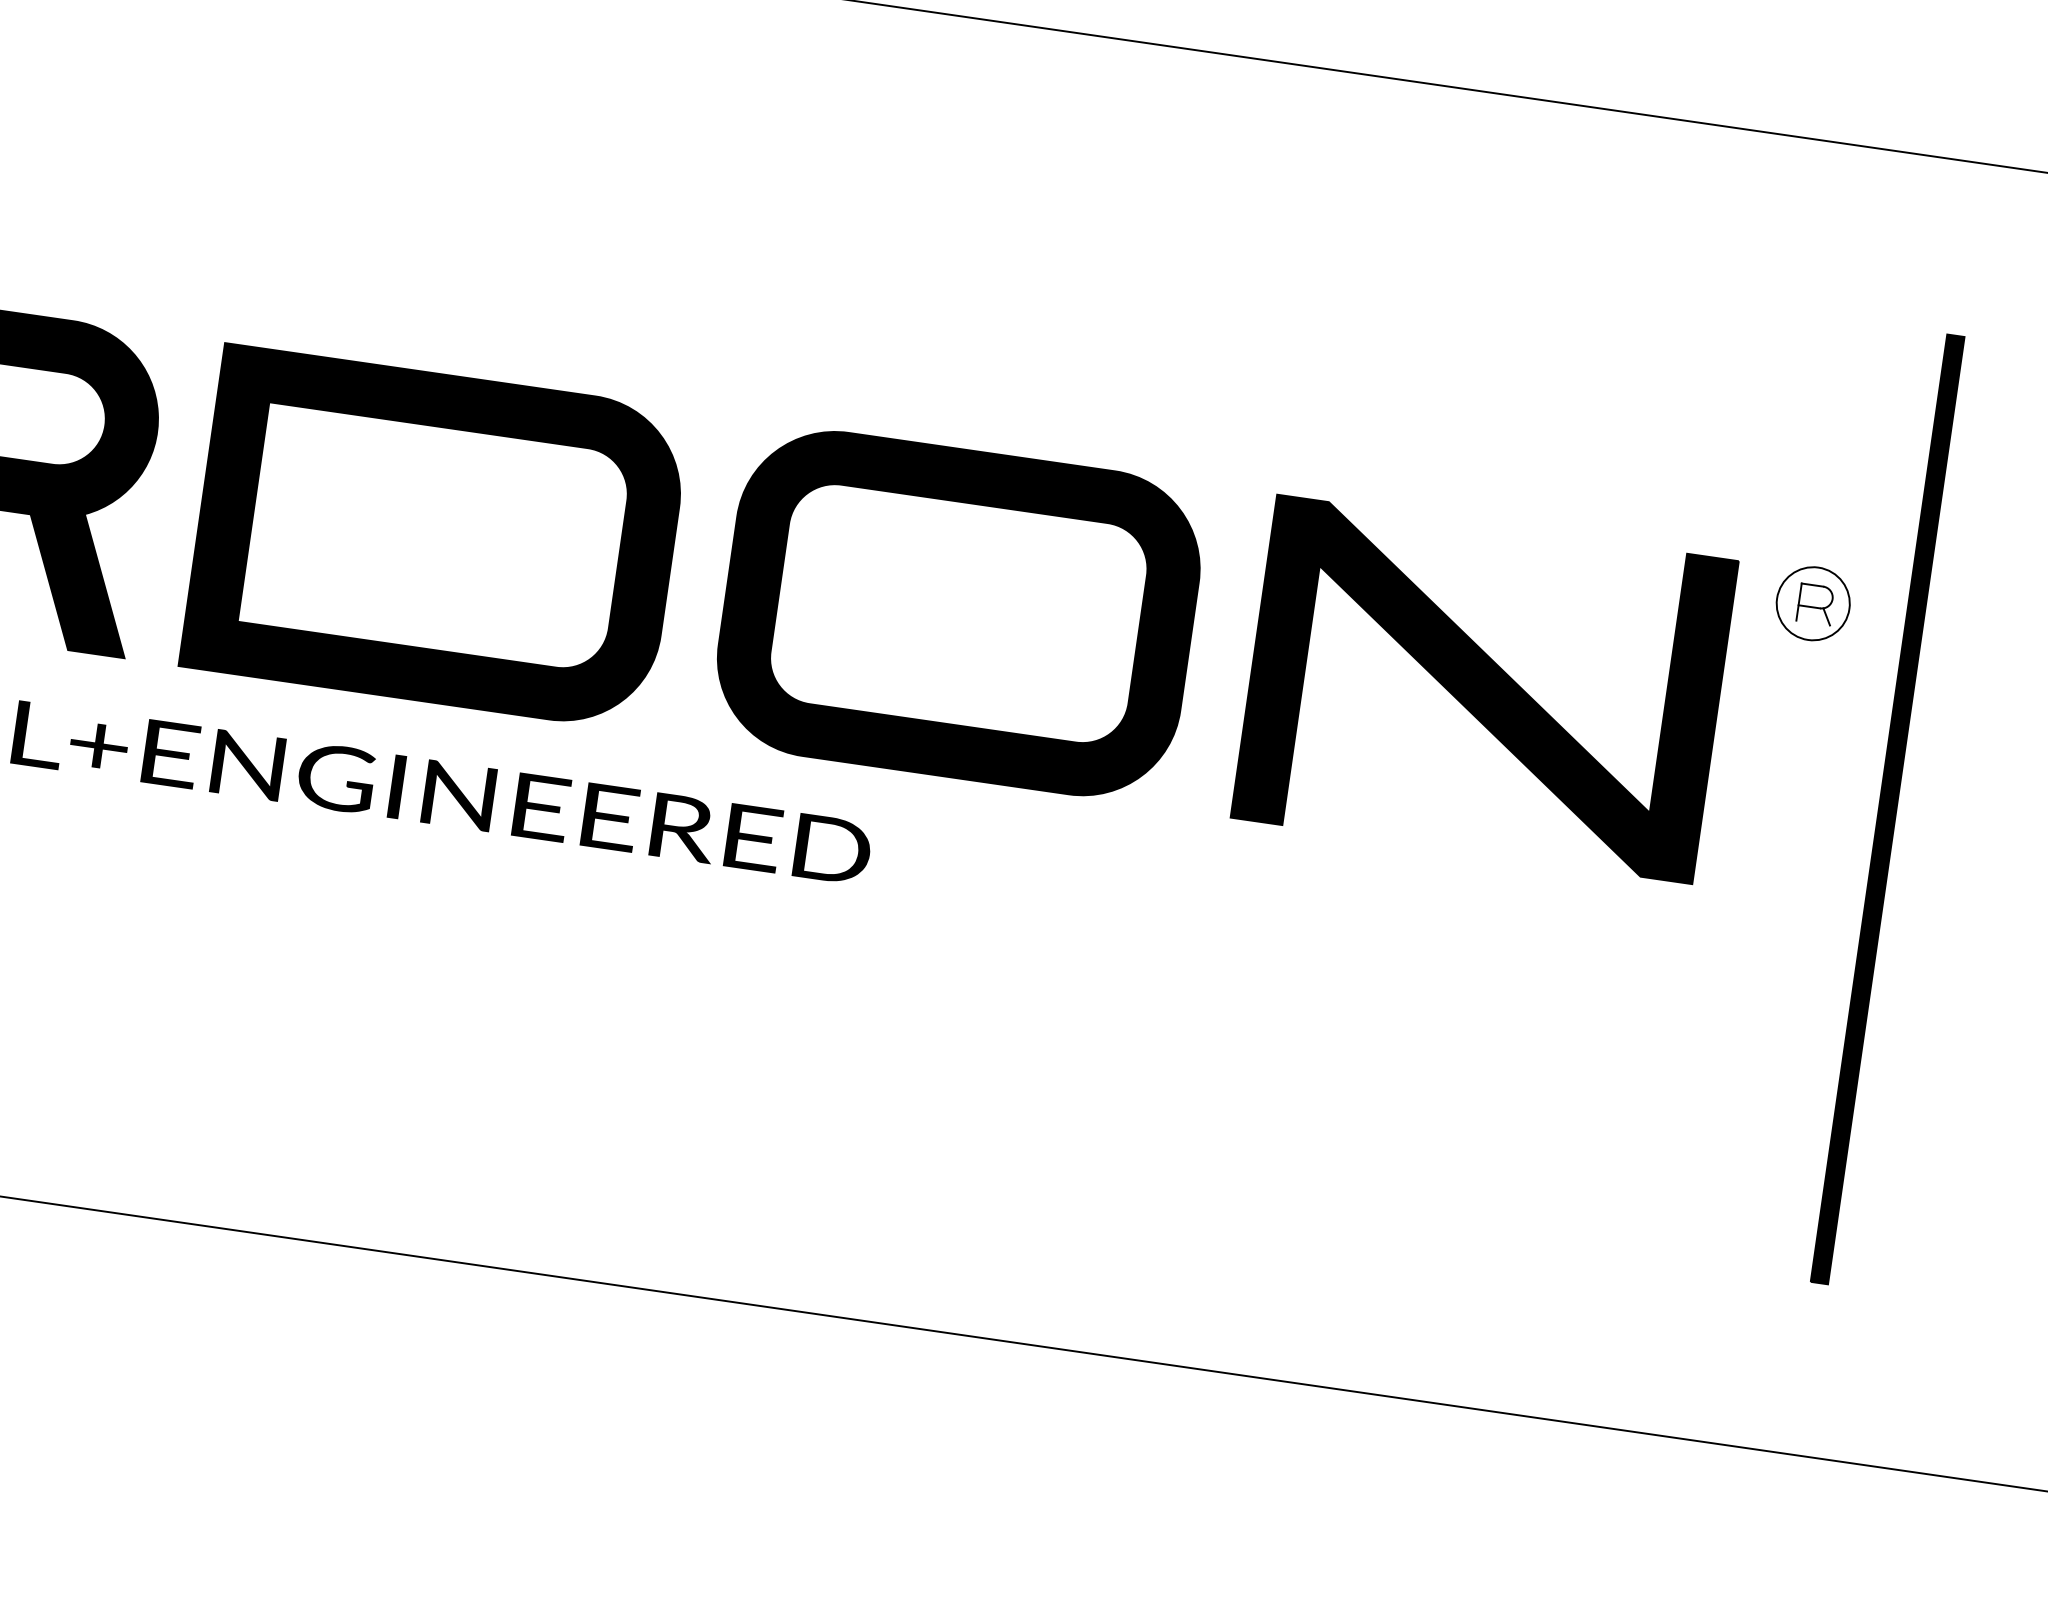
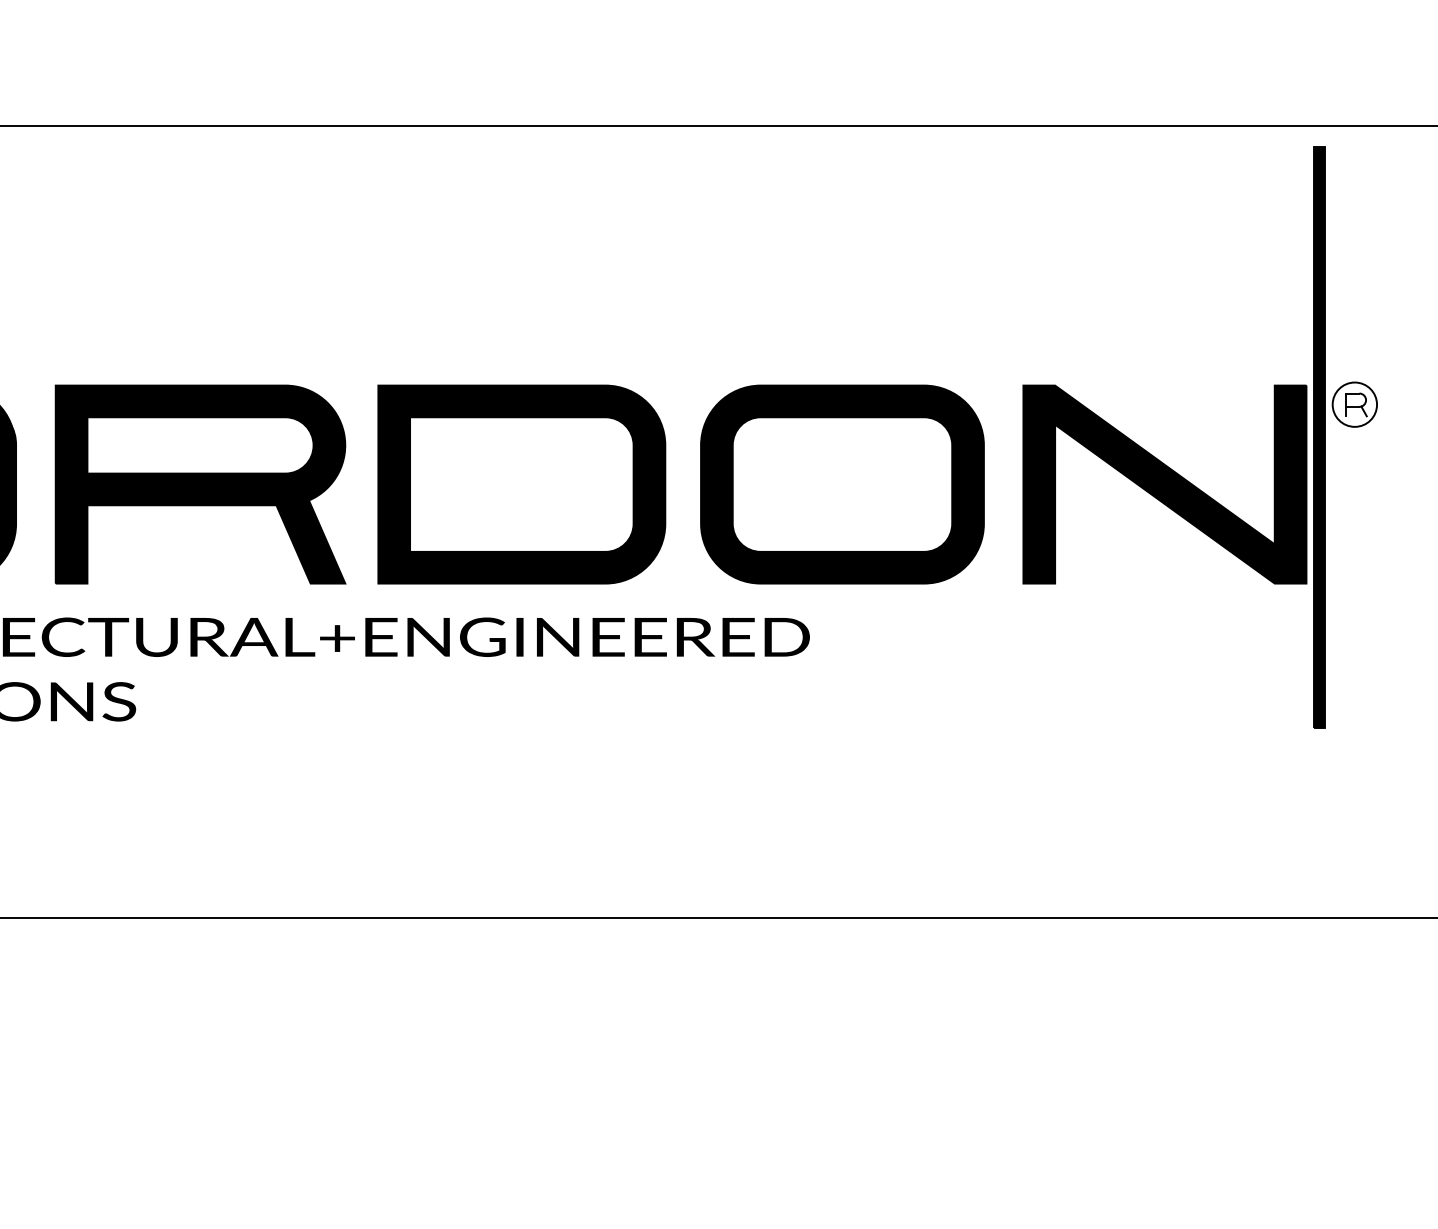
part: (1887, 808) -> (1319, 437), moved

